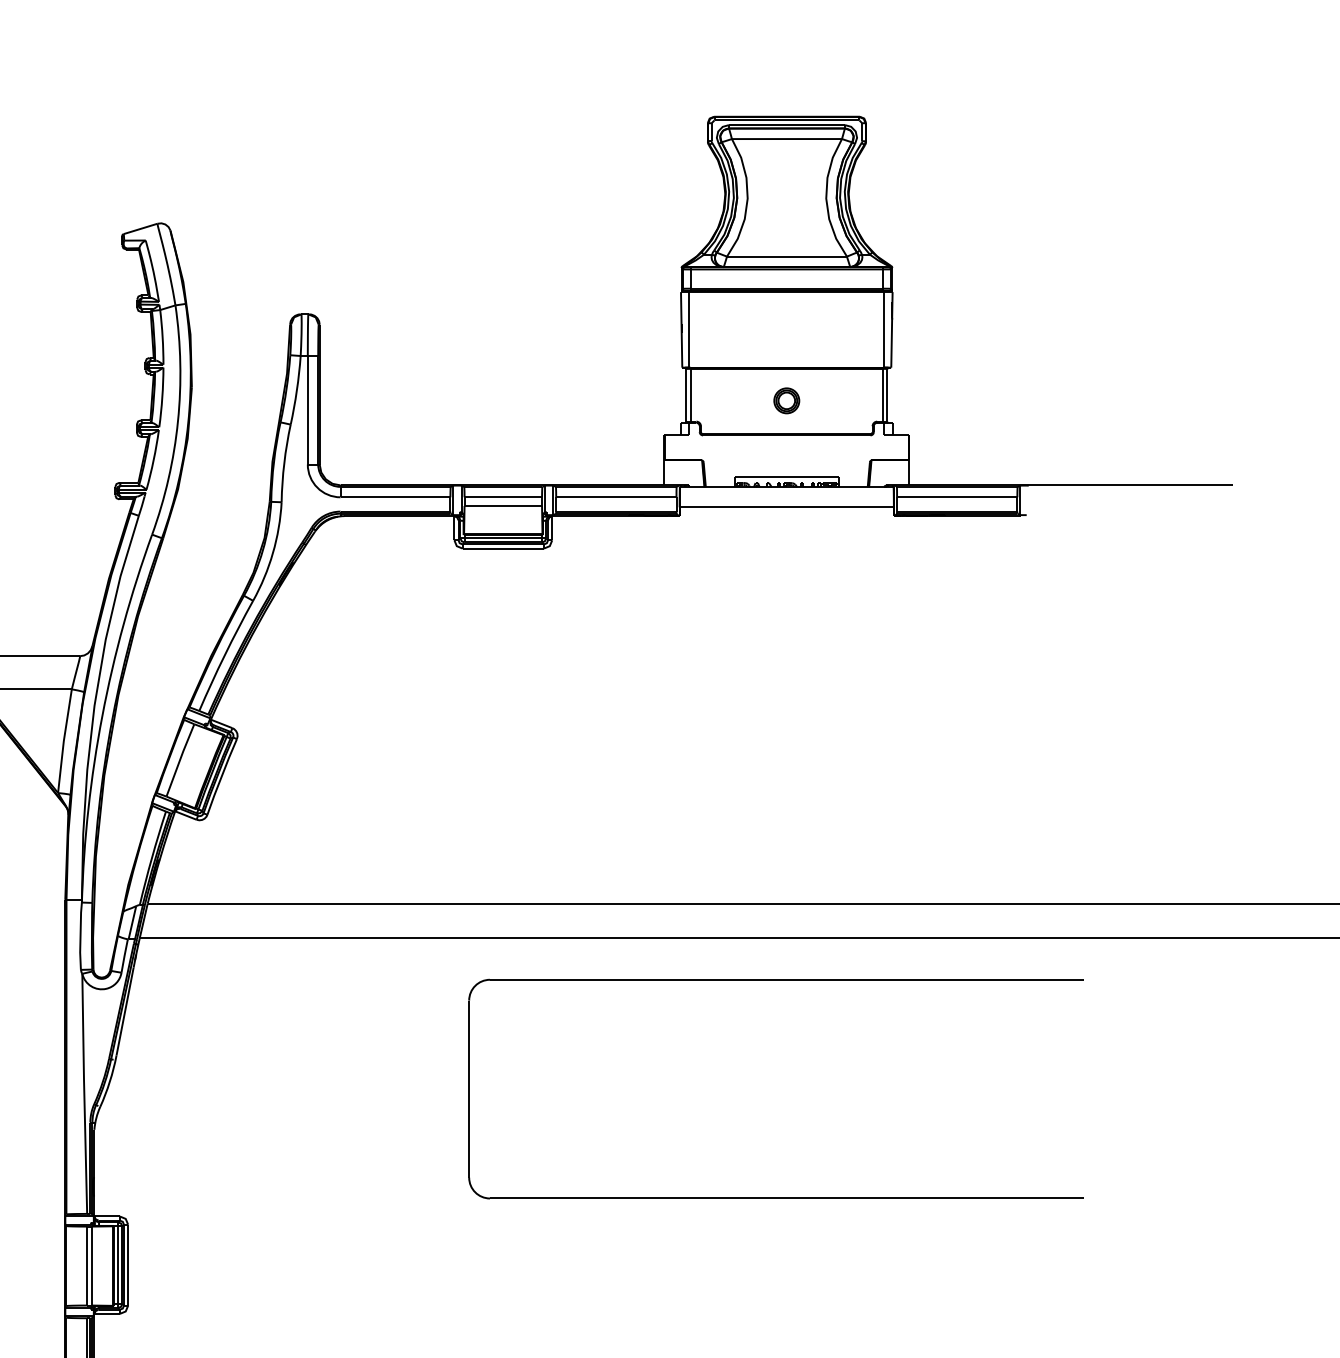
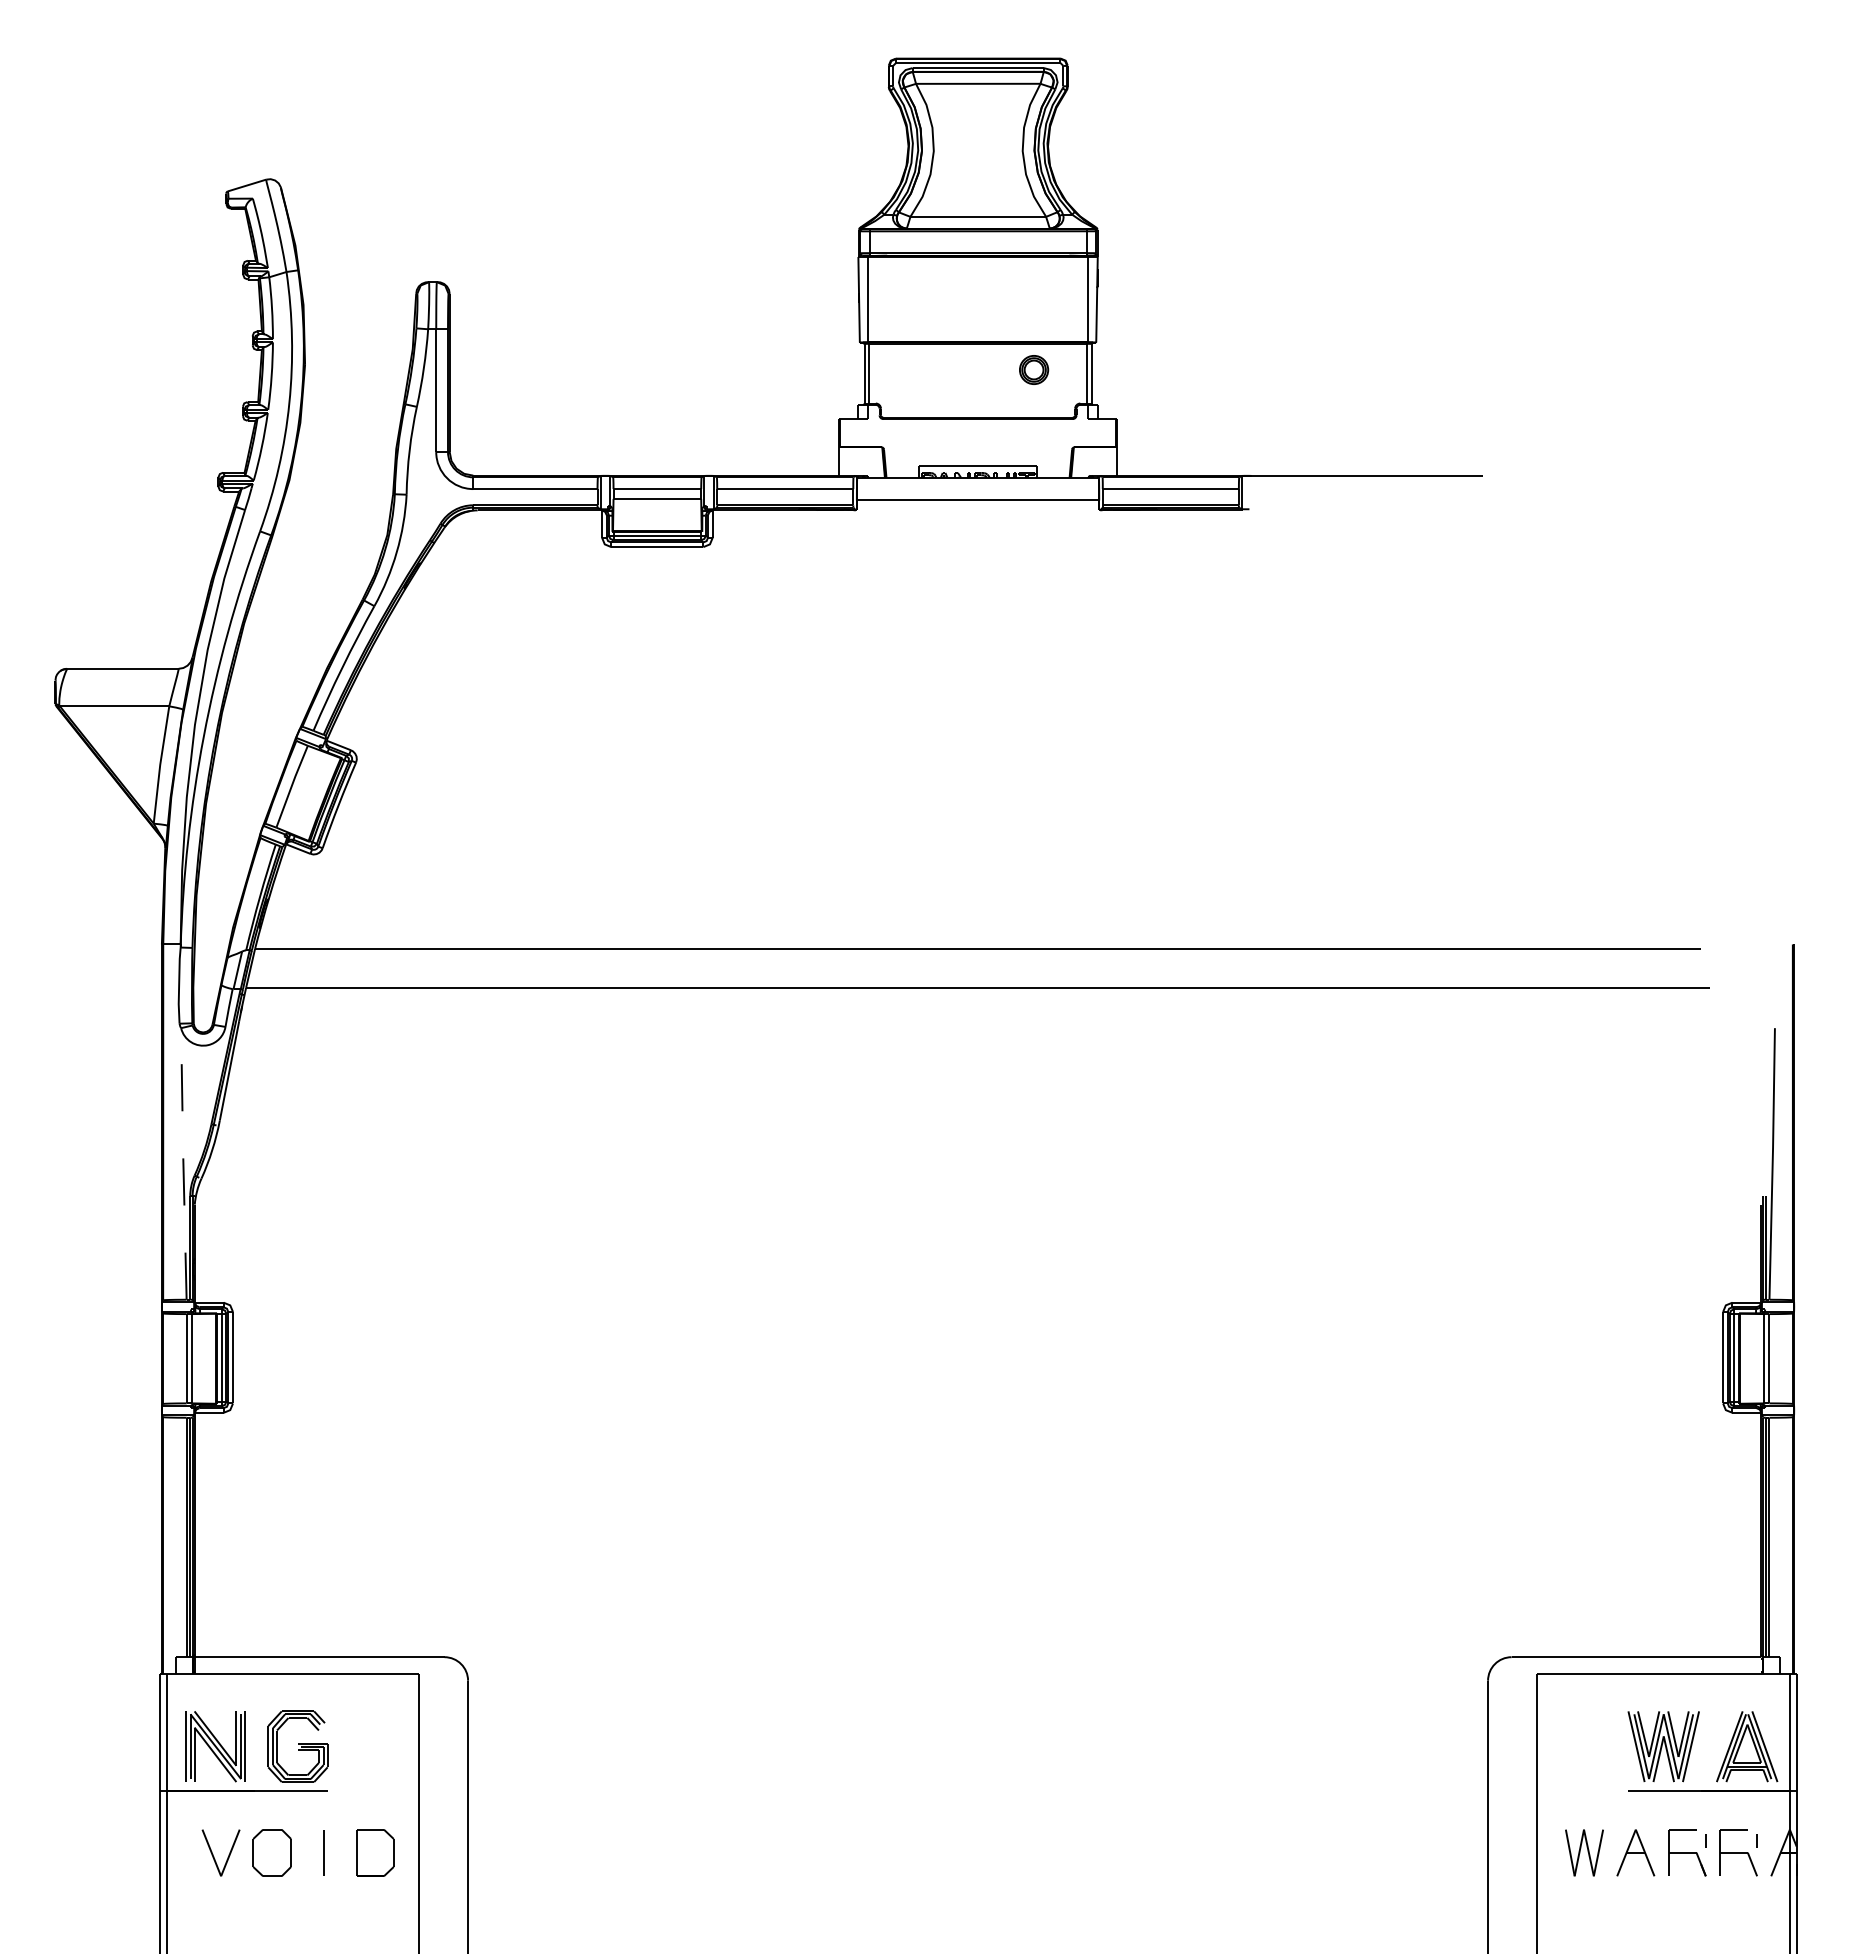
part: (787, 400) -> (1034, 369), moved
part: (775, 980) -> (965, 1035), removed
line: (84, 1093) -> (183, 1163), solid -> dashed

